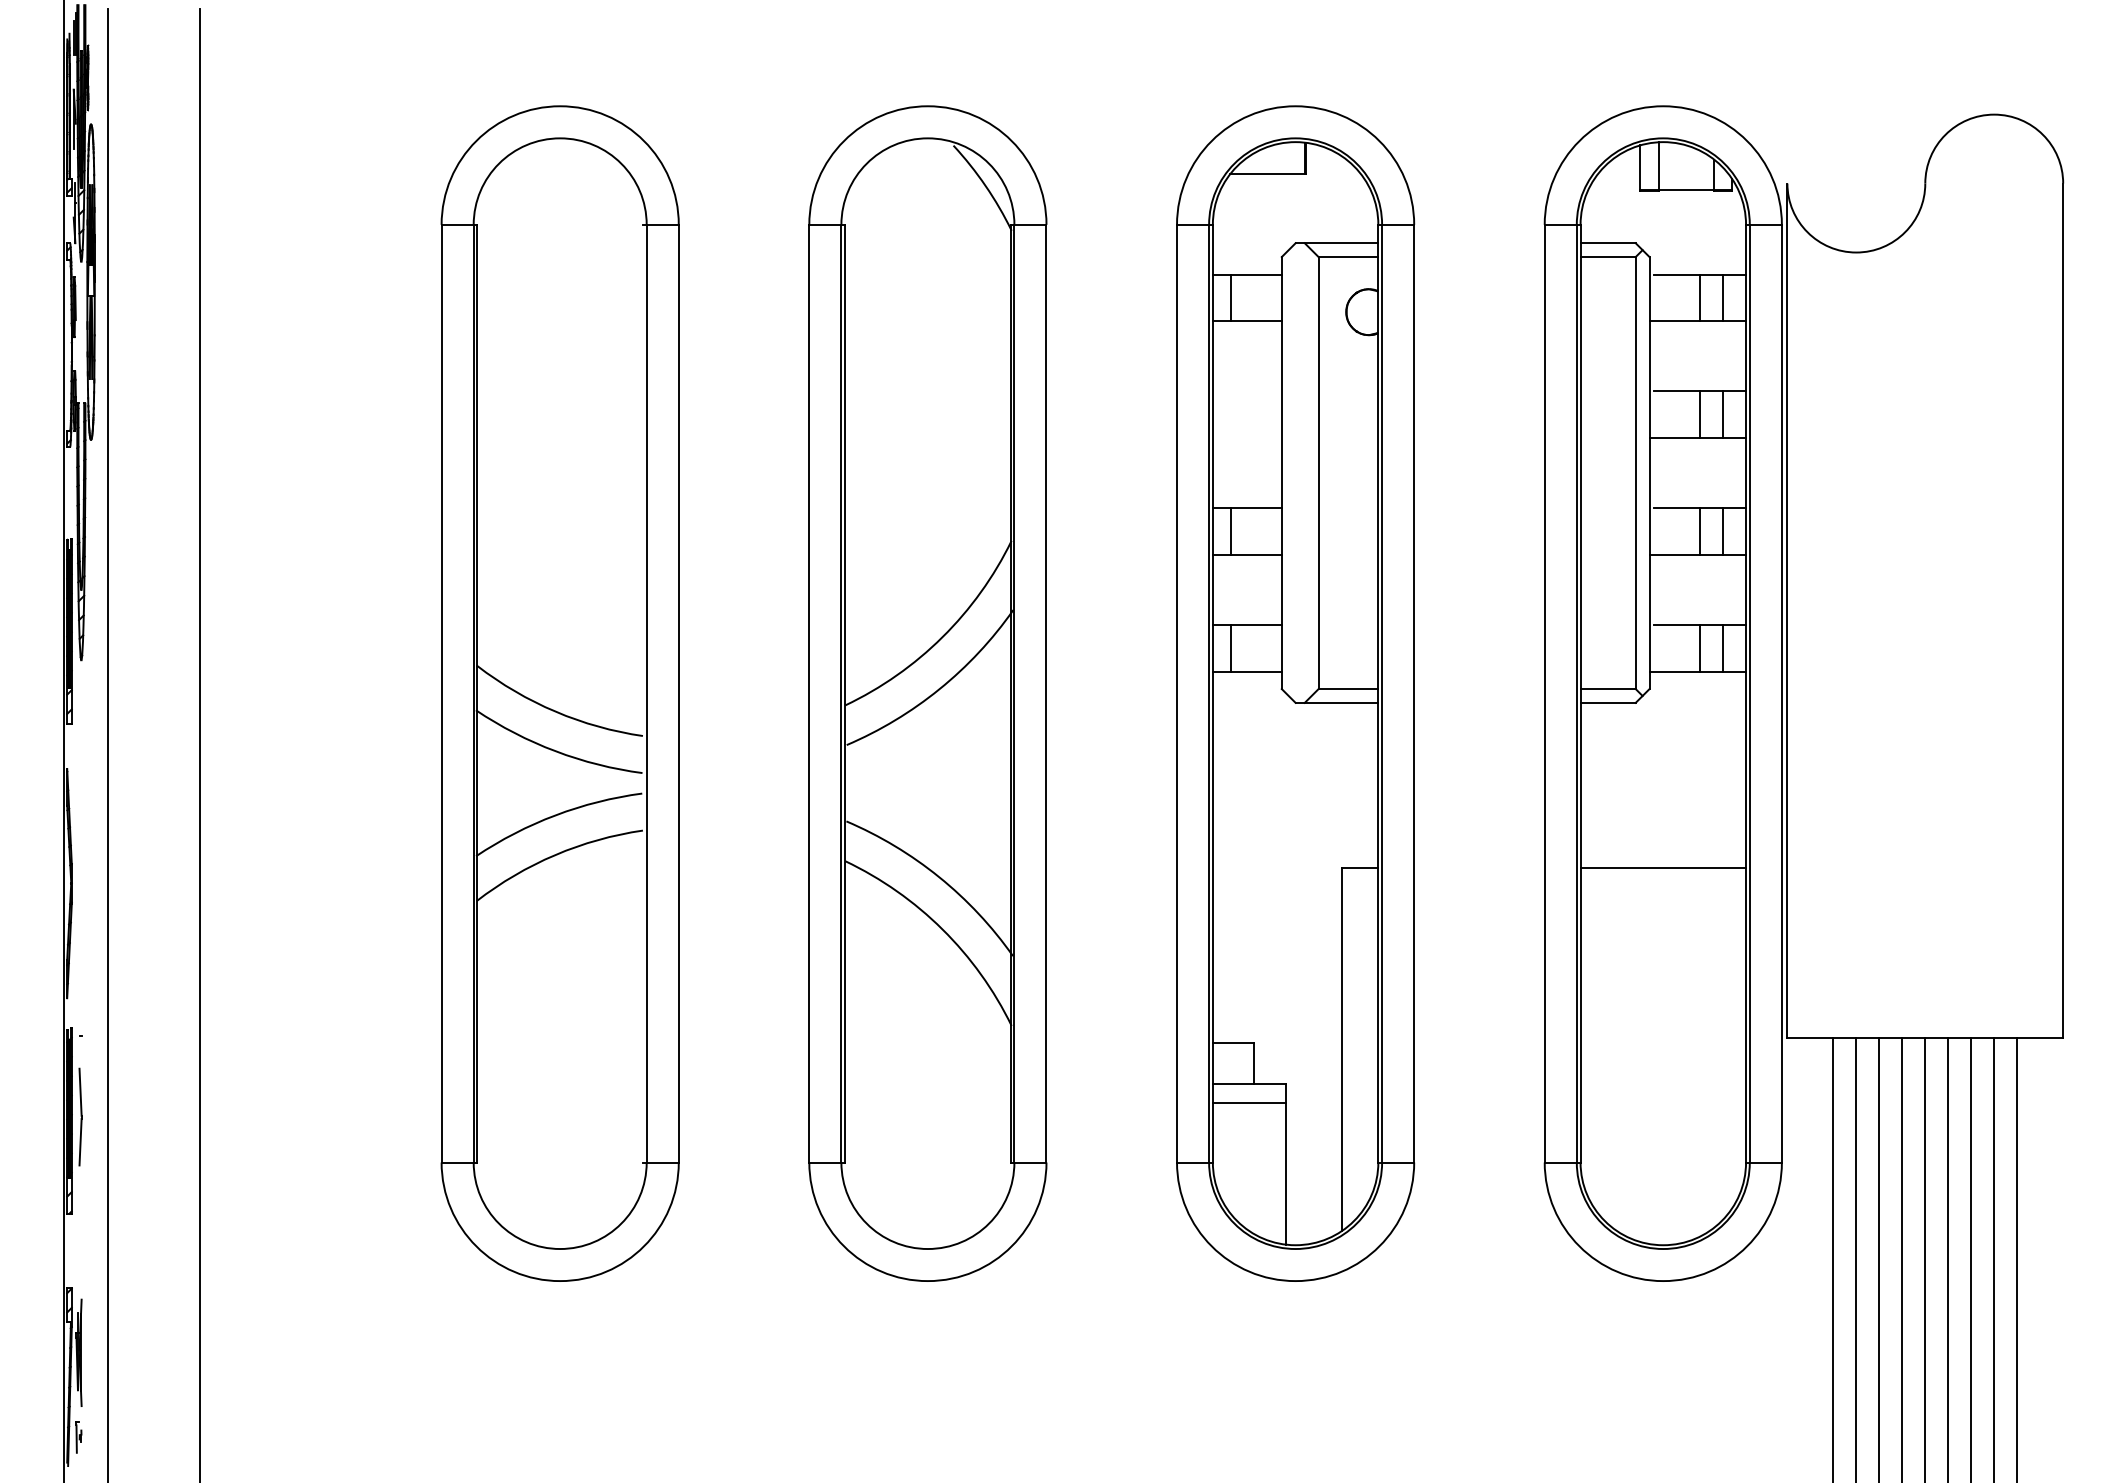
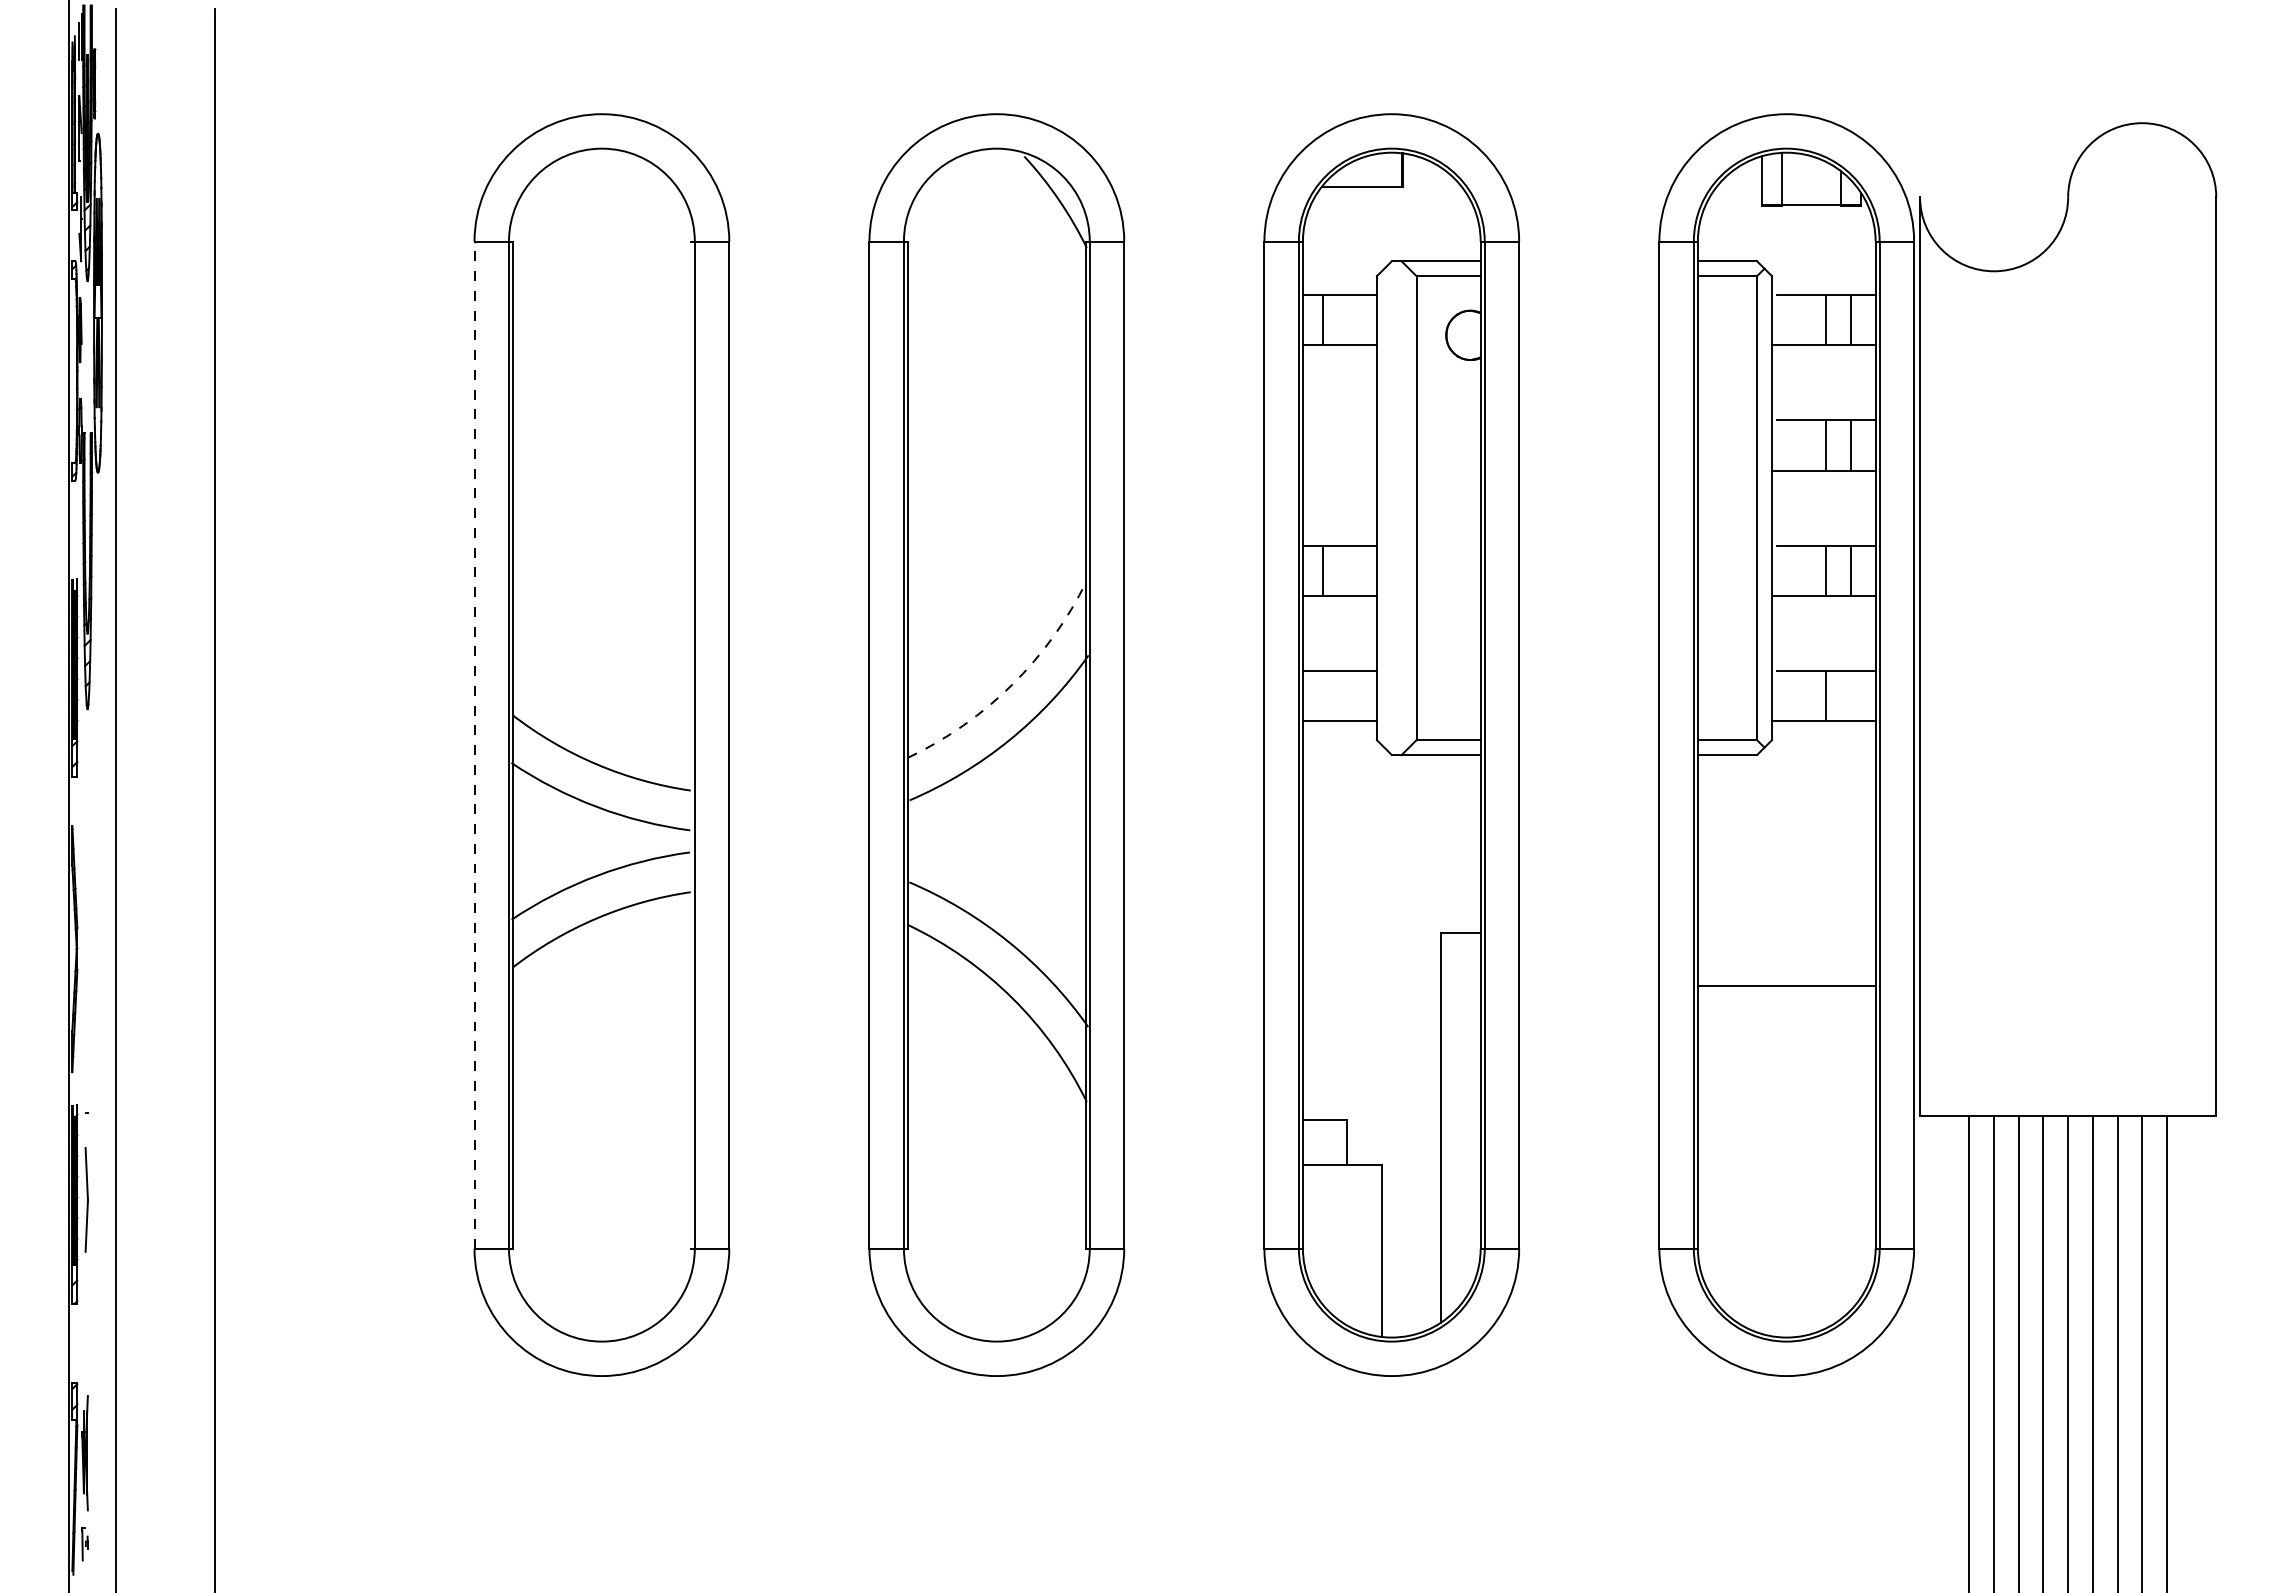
arc: (942, 637) -> (1012, 684), solid -> dashed
line: (1231, 647) -> (1322, 695), removed
line: (1723, 647) -> (1851, 695), removed
line: (441, 693) -> (474, 744), solid -> dashed
line: (1663, 868) -> (1786, 986), moved
line: (1249, 1102) -> (1342, 1184), removed

